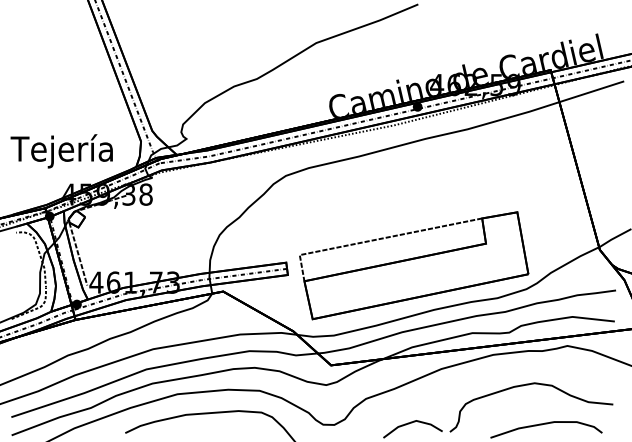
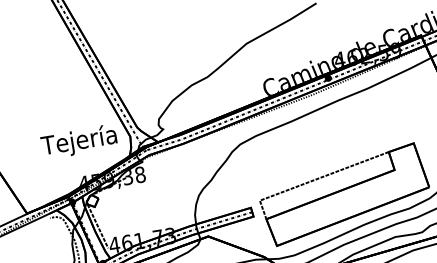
text: (61, 151) -> (79, 142), moved

